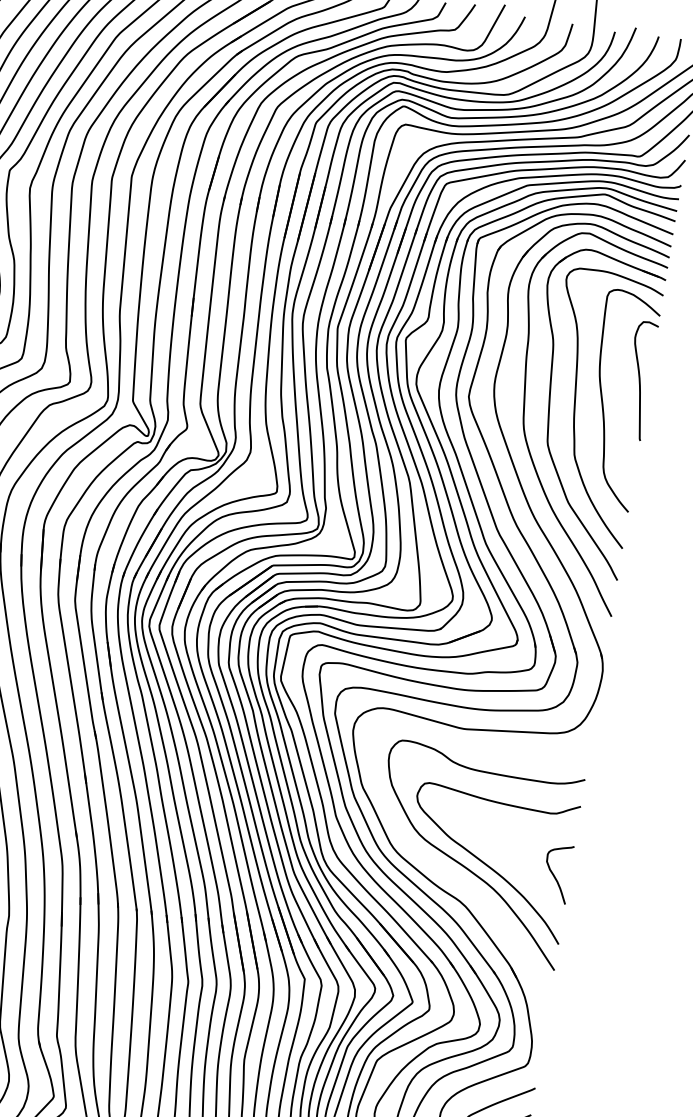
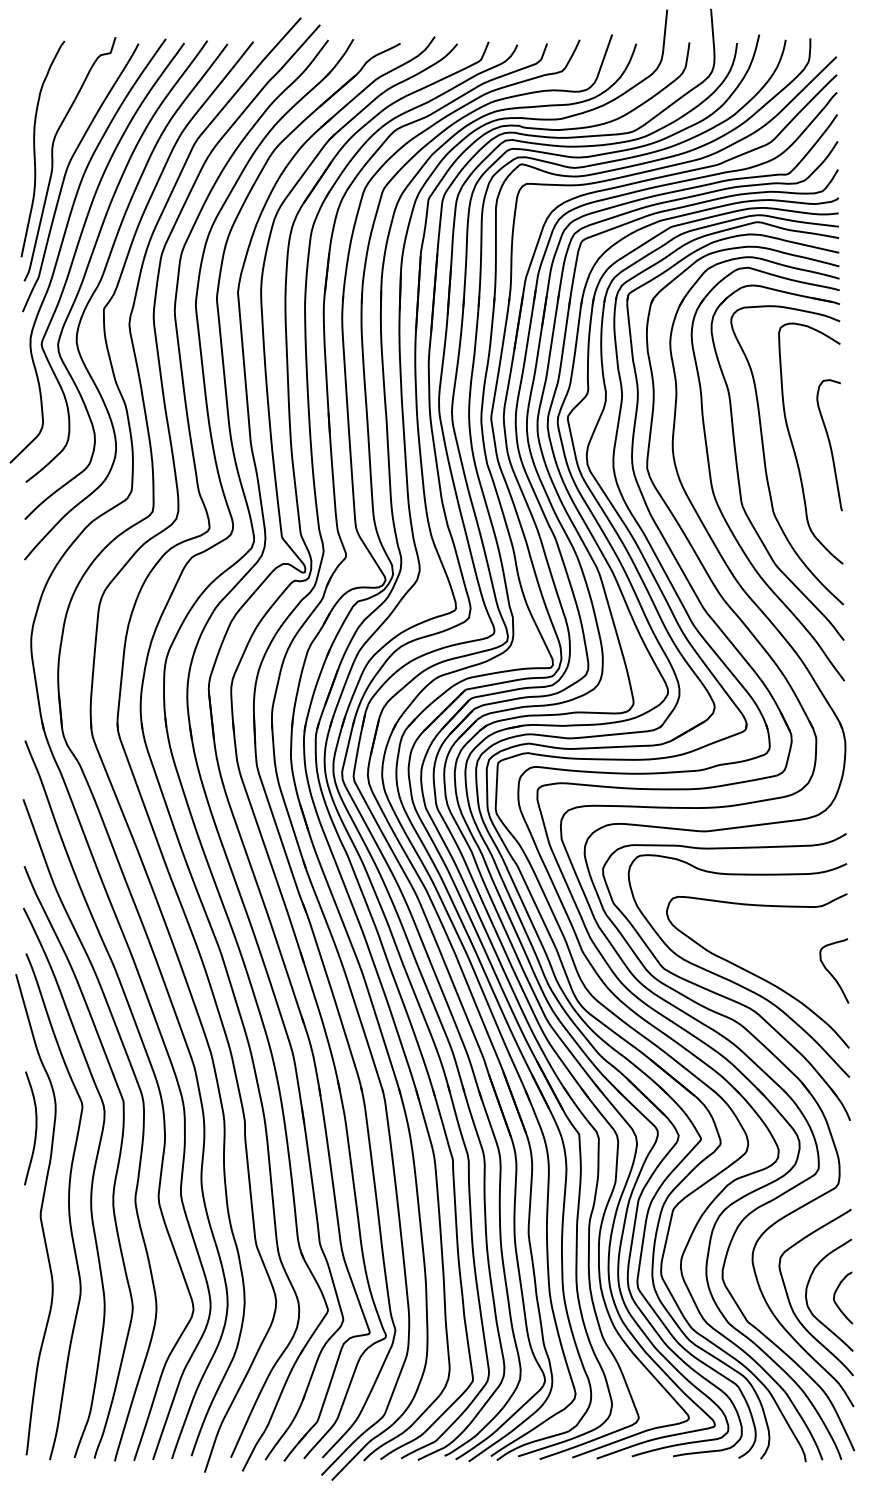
curve: (638, 380) -> (829, 445), moved
part: (451, 875) -> (719, 993), added

